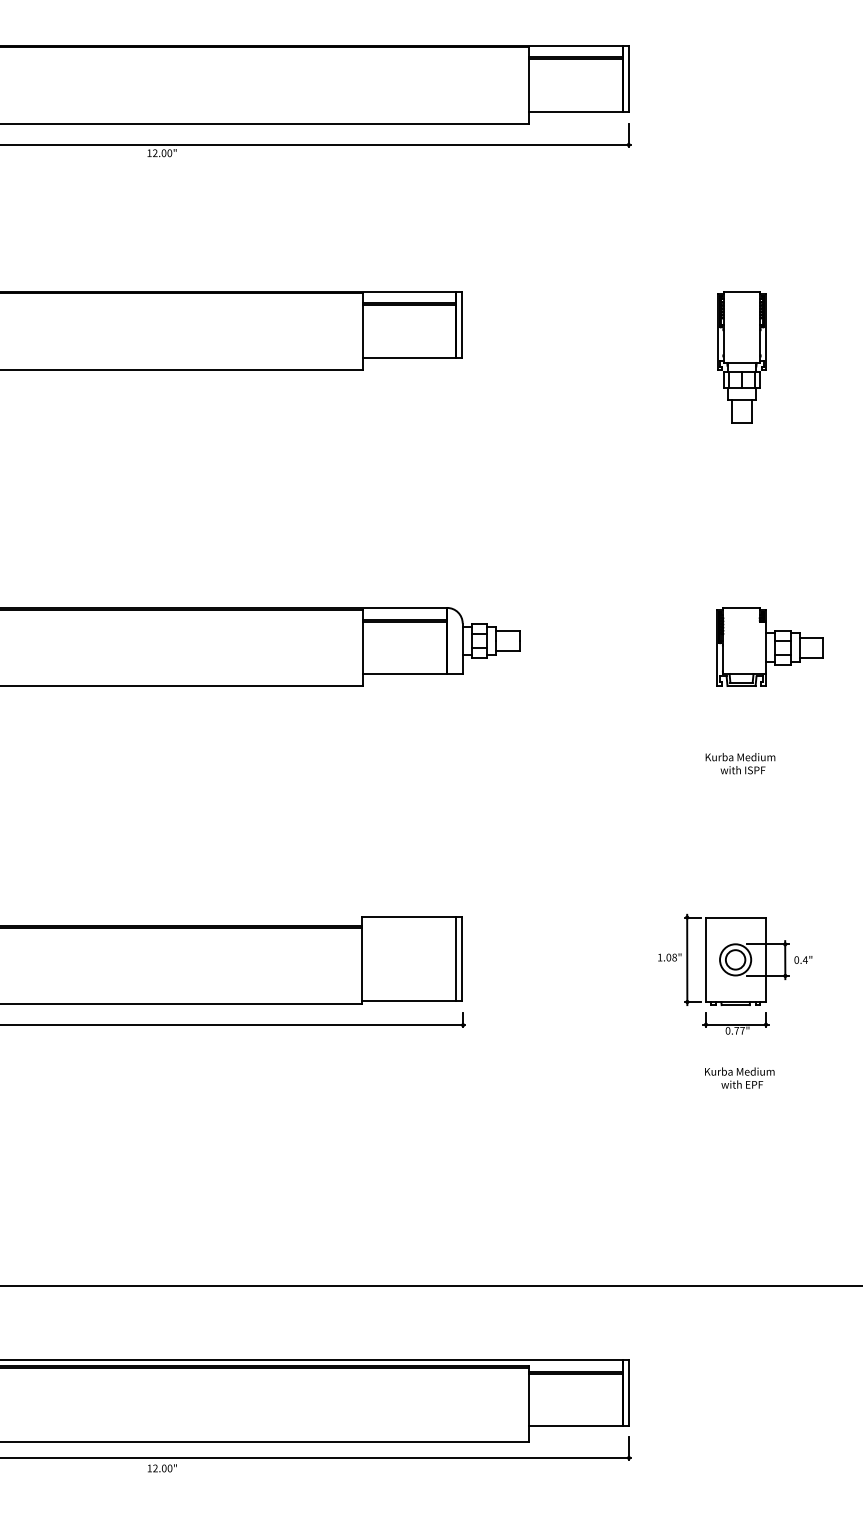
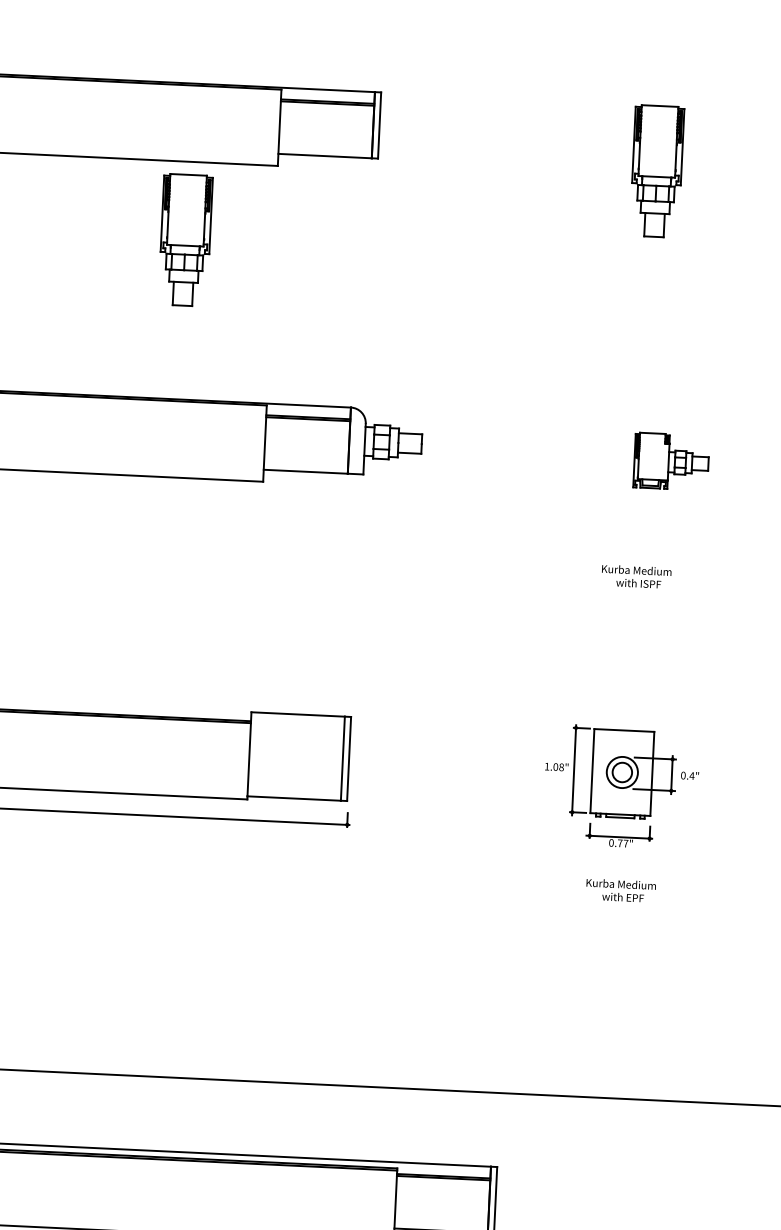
part: (273, 448) -> (185, 240), added
part: (769, 646) -> (670, 461), size x0.7

